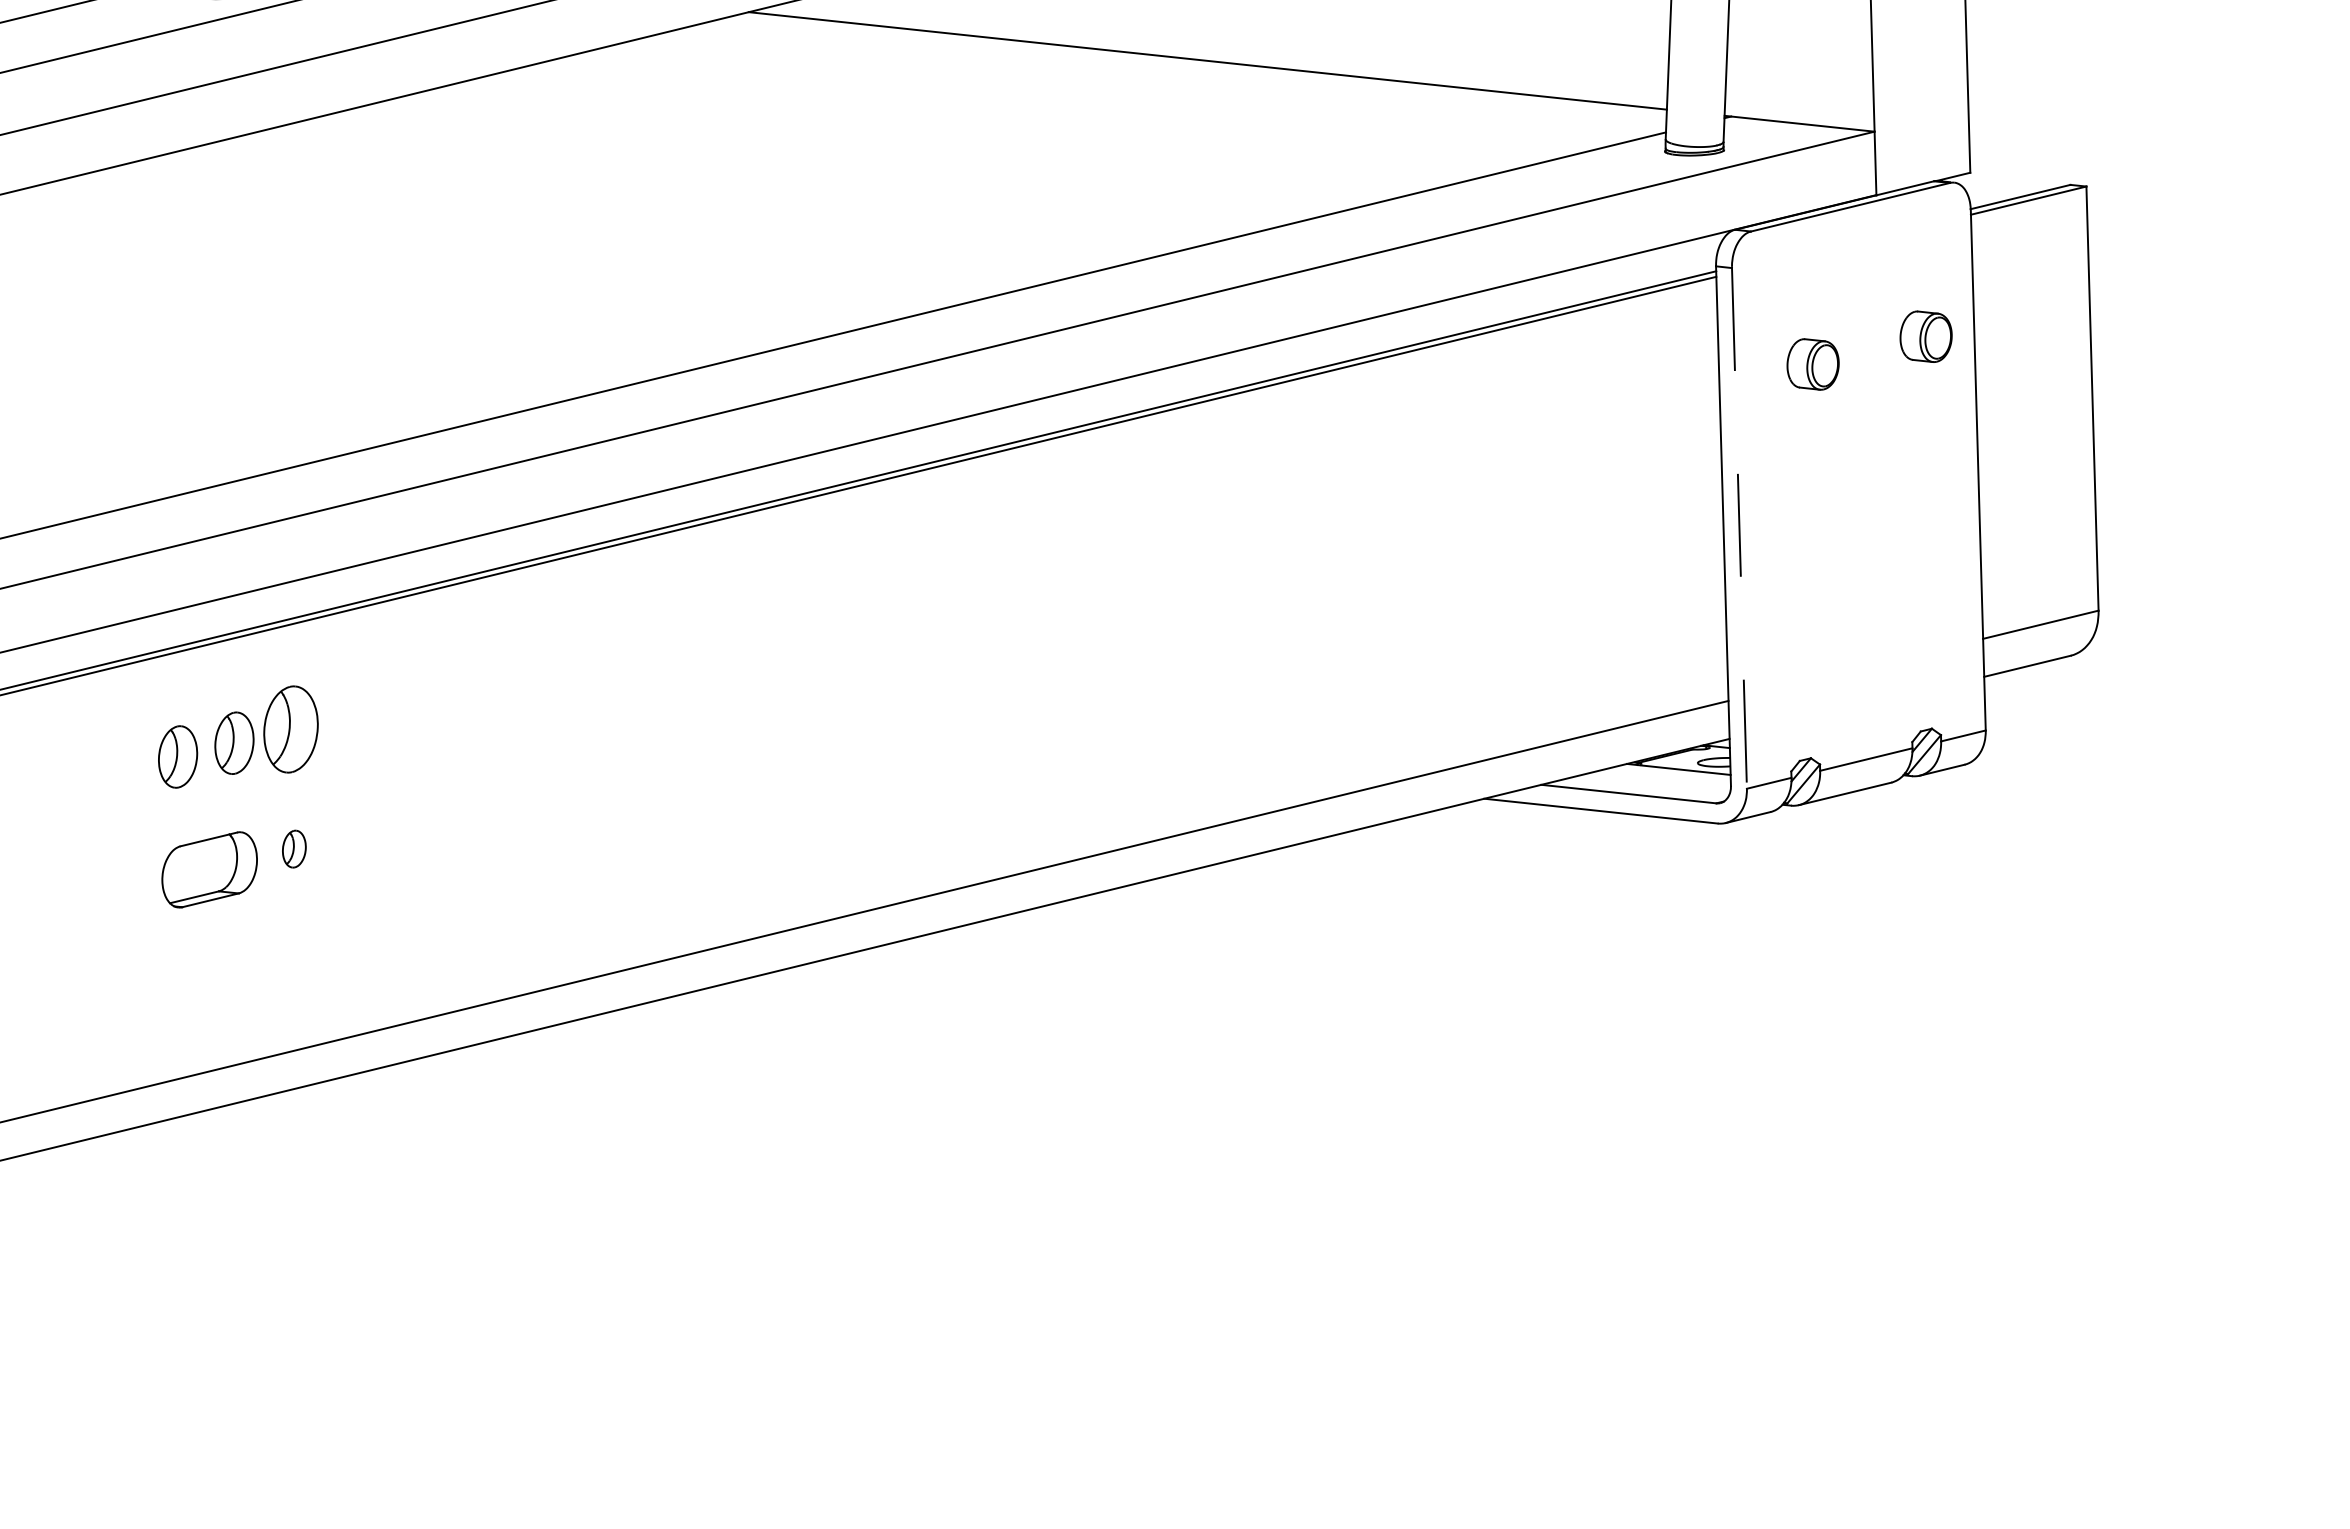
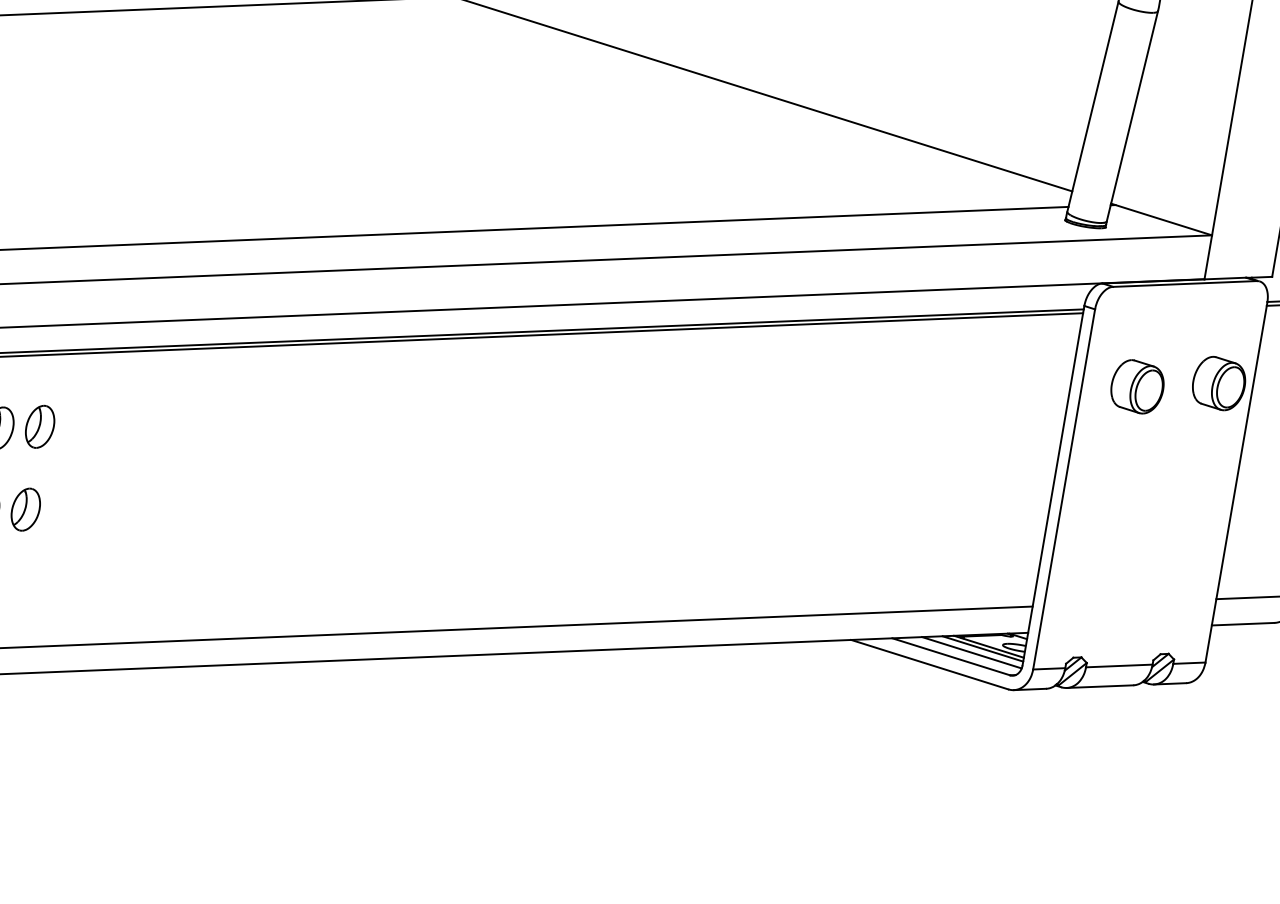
part: (1925, 336) -> (1218, 383), size x1.43
part: (1812, 364) -> (1137, 386), size x1.43
line: (1739, 528) -> (1064, 489), dashed -> solid
part: (290, 729) -> (39, 426), size x0.71
line: (1670, 773) -> (982, 648), added
line: (1656, 782) -> (971, 652), added
part: (294, 848) -> (26, 509), size x1.67

